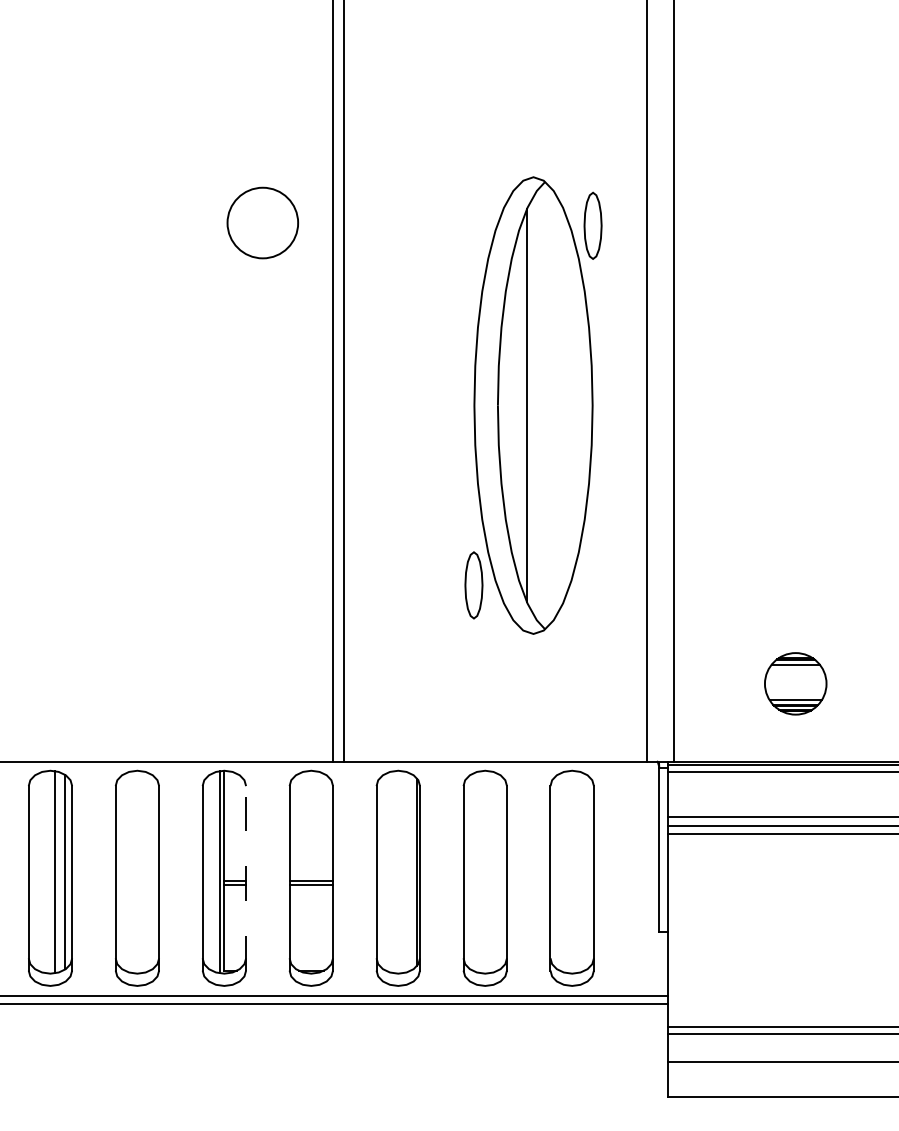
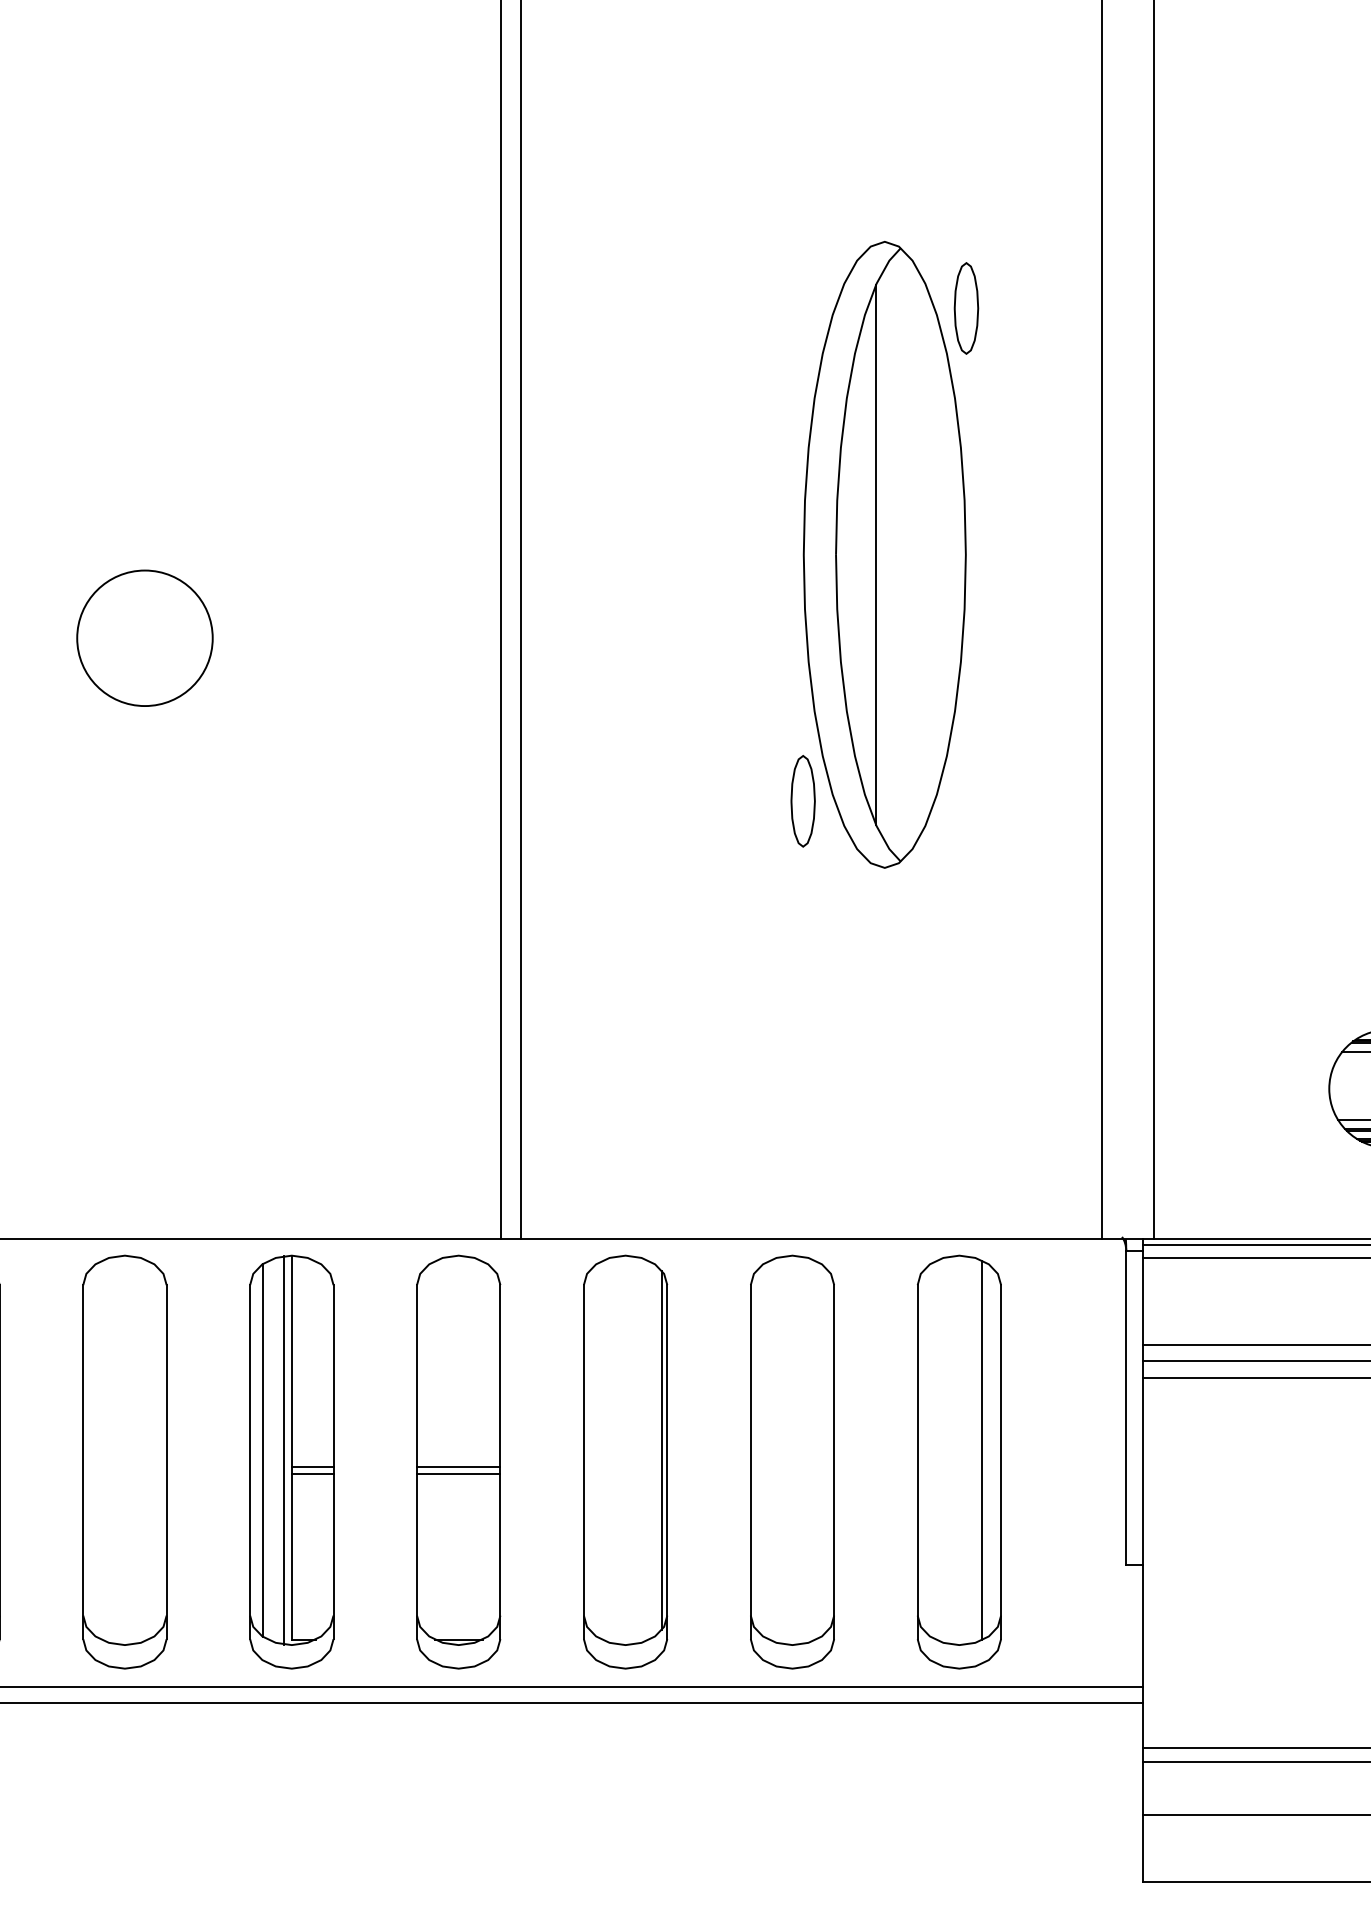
circle: (262, 222) -> (144, 637), moved
part: (532, 405) -> (883, 554), size x0.71
line: (209, 872) -> (263, 1450), added
line: (584, 872) -> (982, 1450), added
line: (246, 877) -> (334, 1460), dashed -> solid

